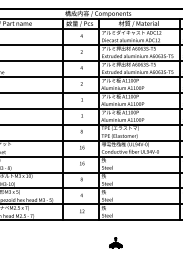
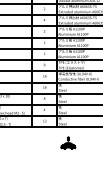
part: (115, 242) -> (68, 142), size x1.67

